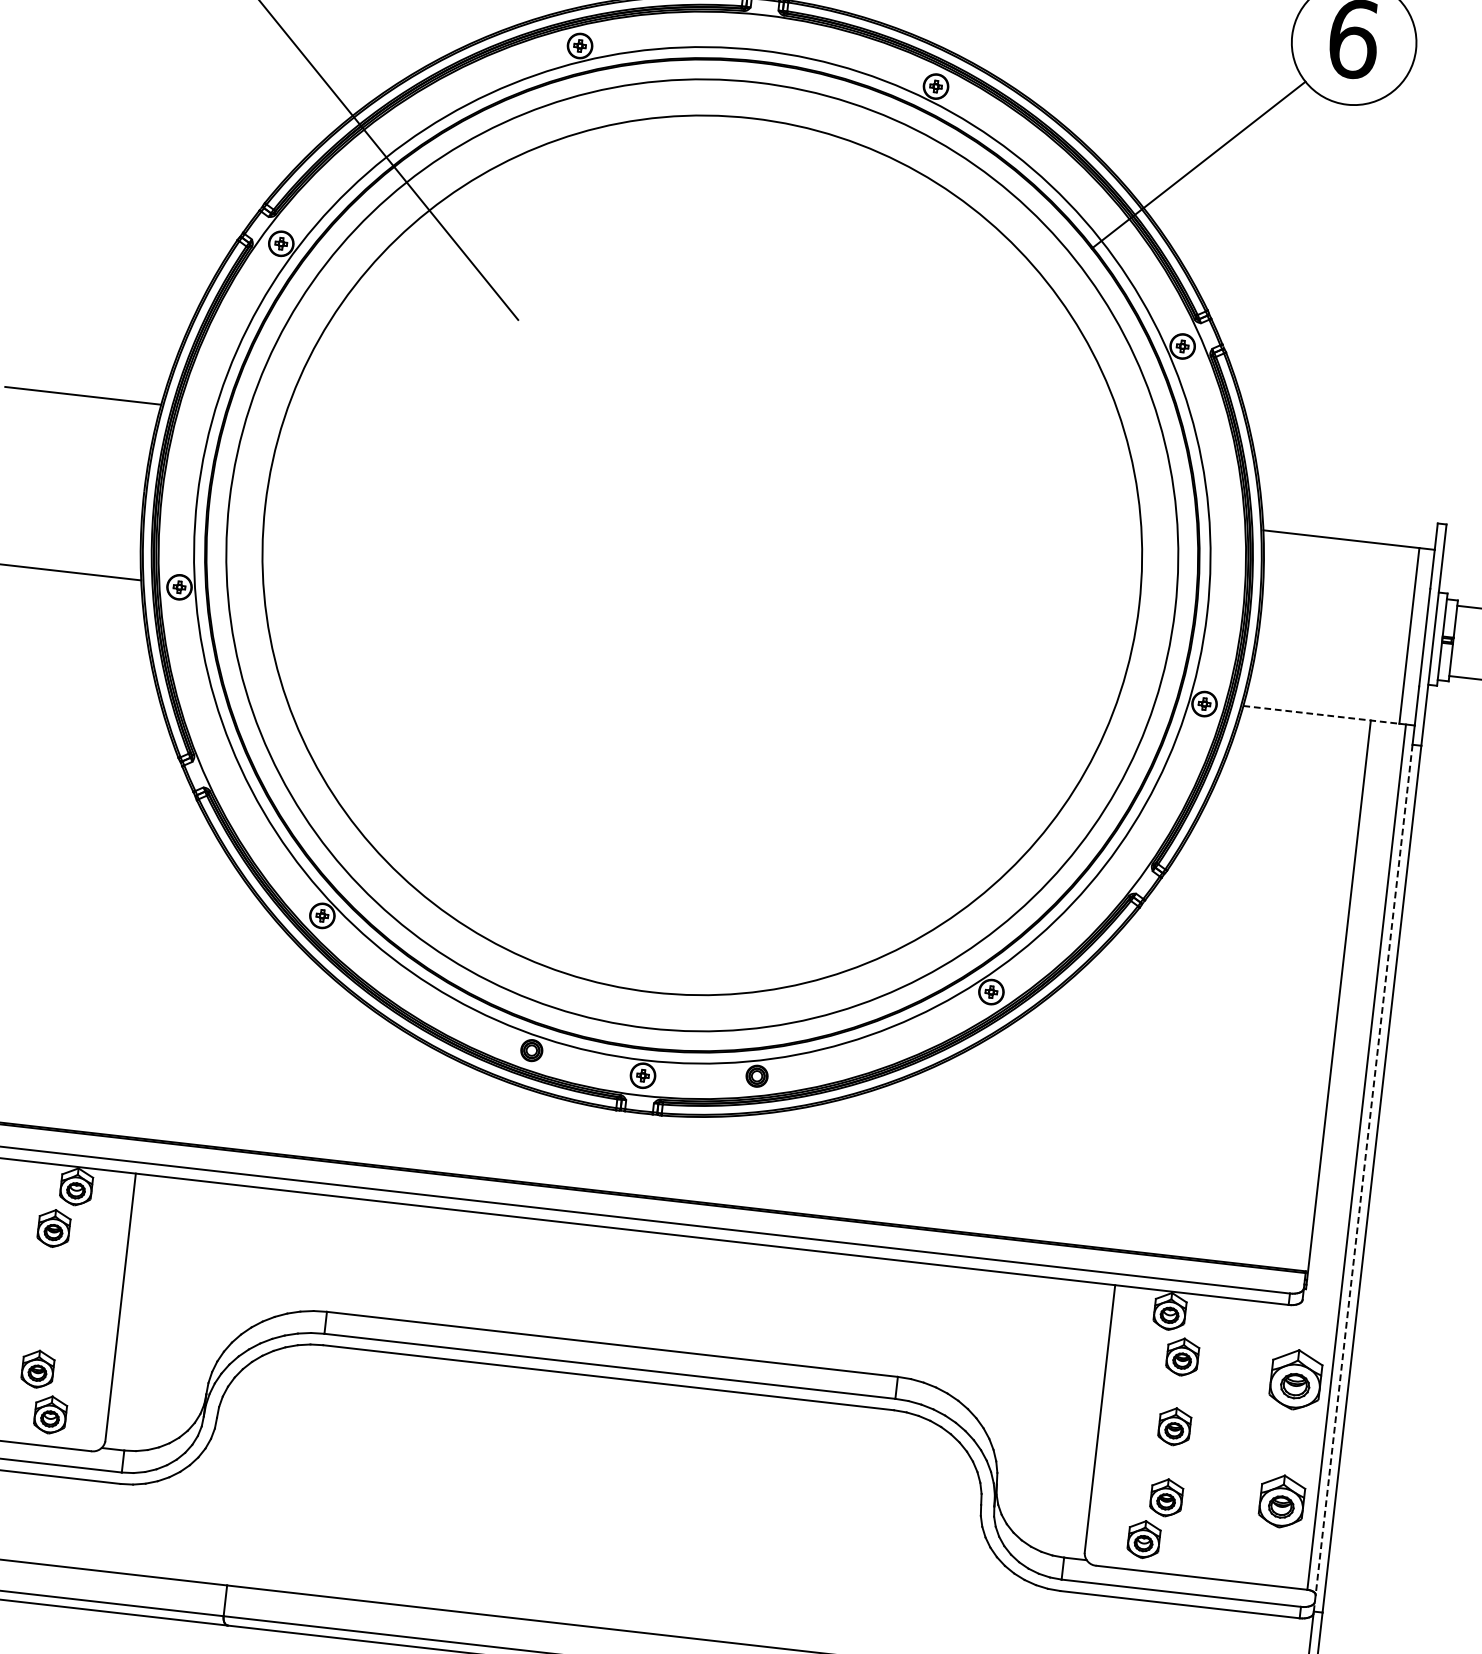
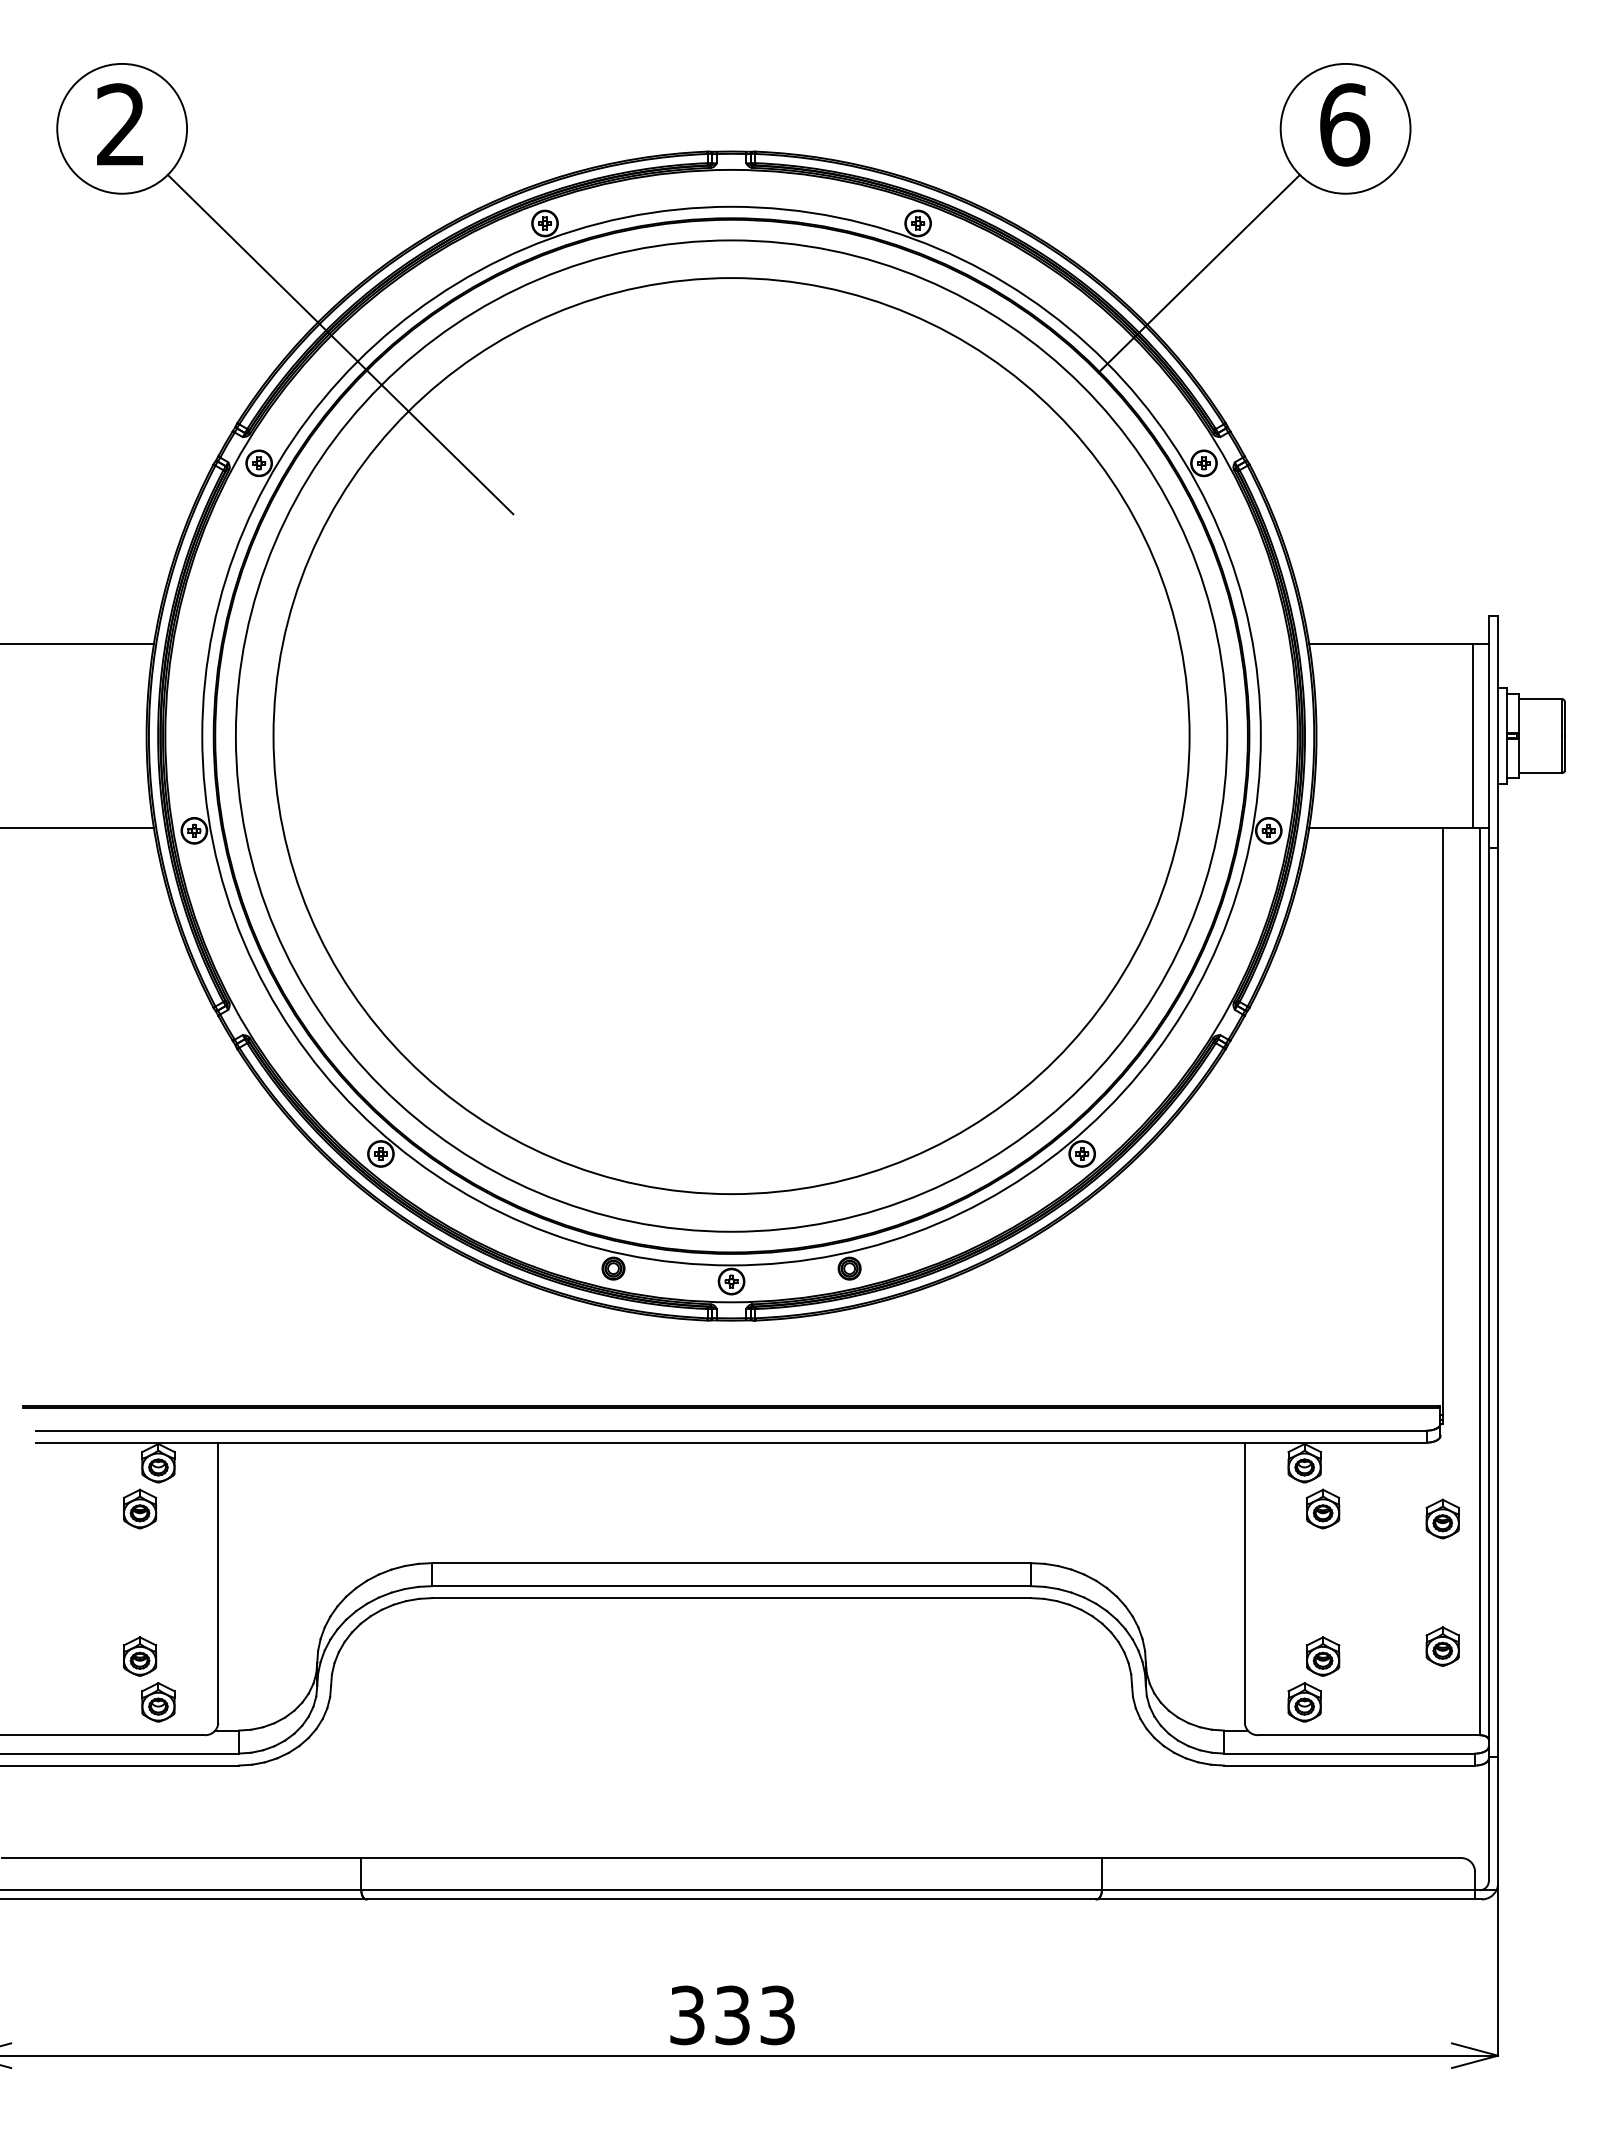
line: (1320, 715) -> (1390, 828), dashed -> solid
line: (1362, 1178) -> (1488, 1303), dashed -> solid
part: (1295, 1379) -> (1442, 1518), size x0.62
part: (1175, 1426) -> (1323, 1581), removed
part: (1281, 1501) -> (1442, 1646), size x0.71

